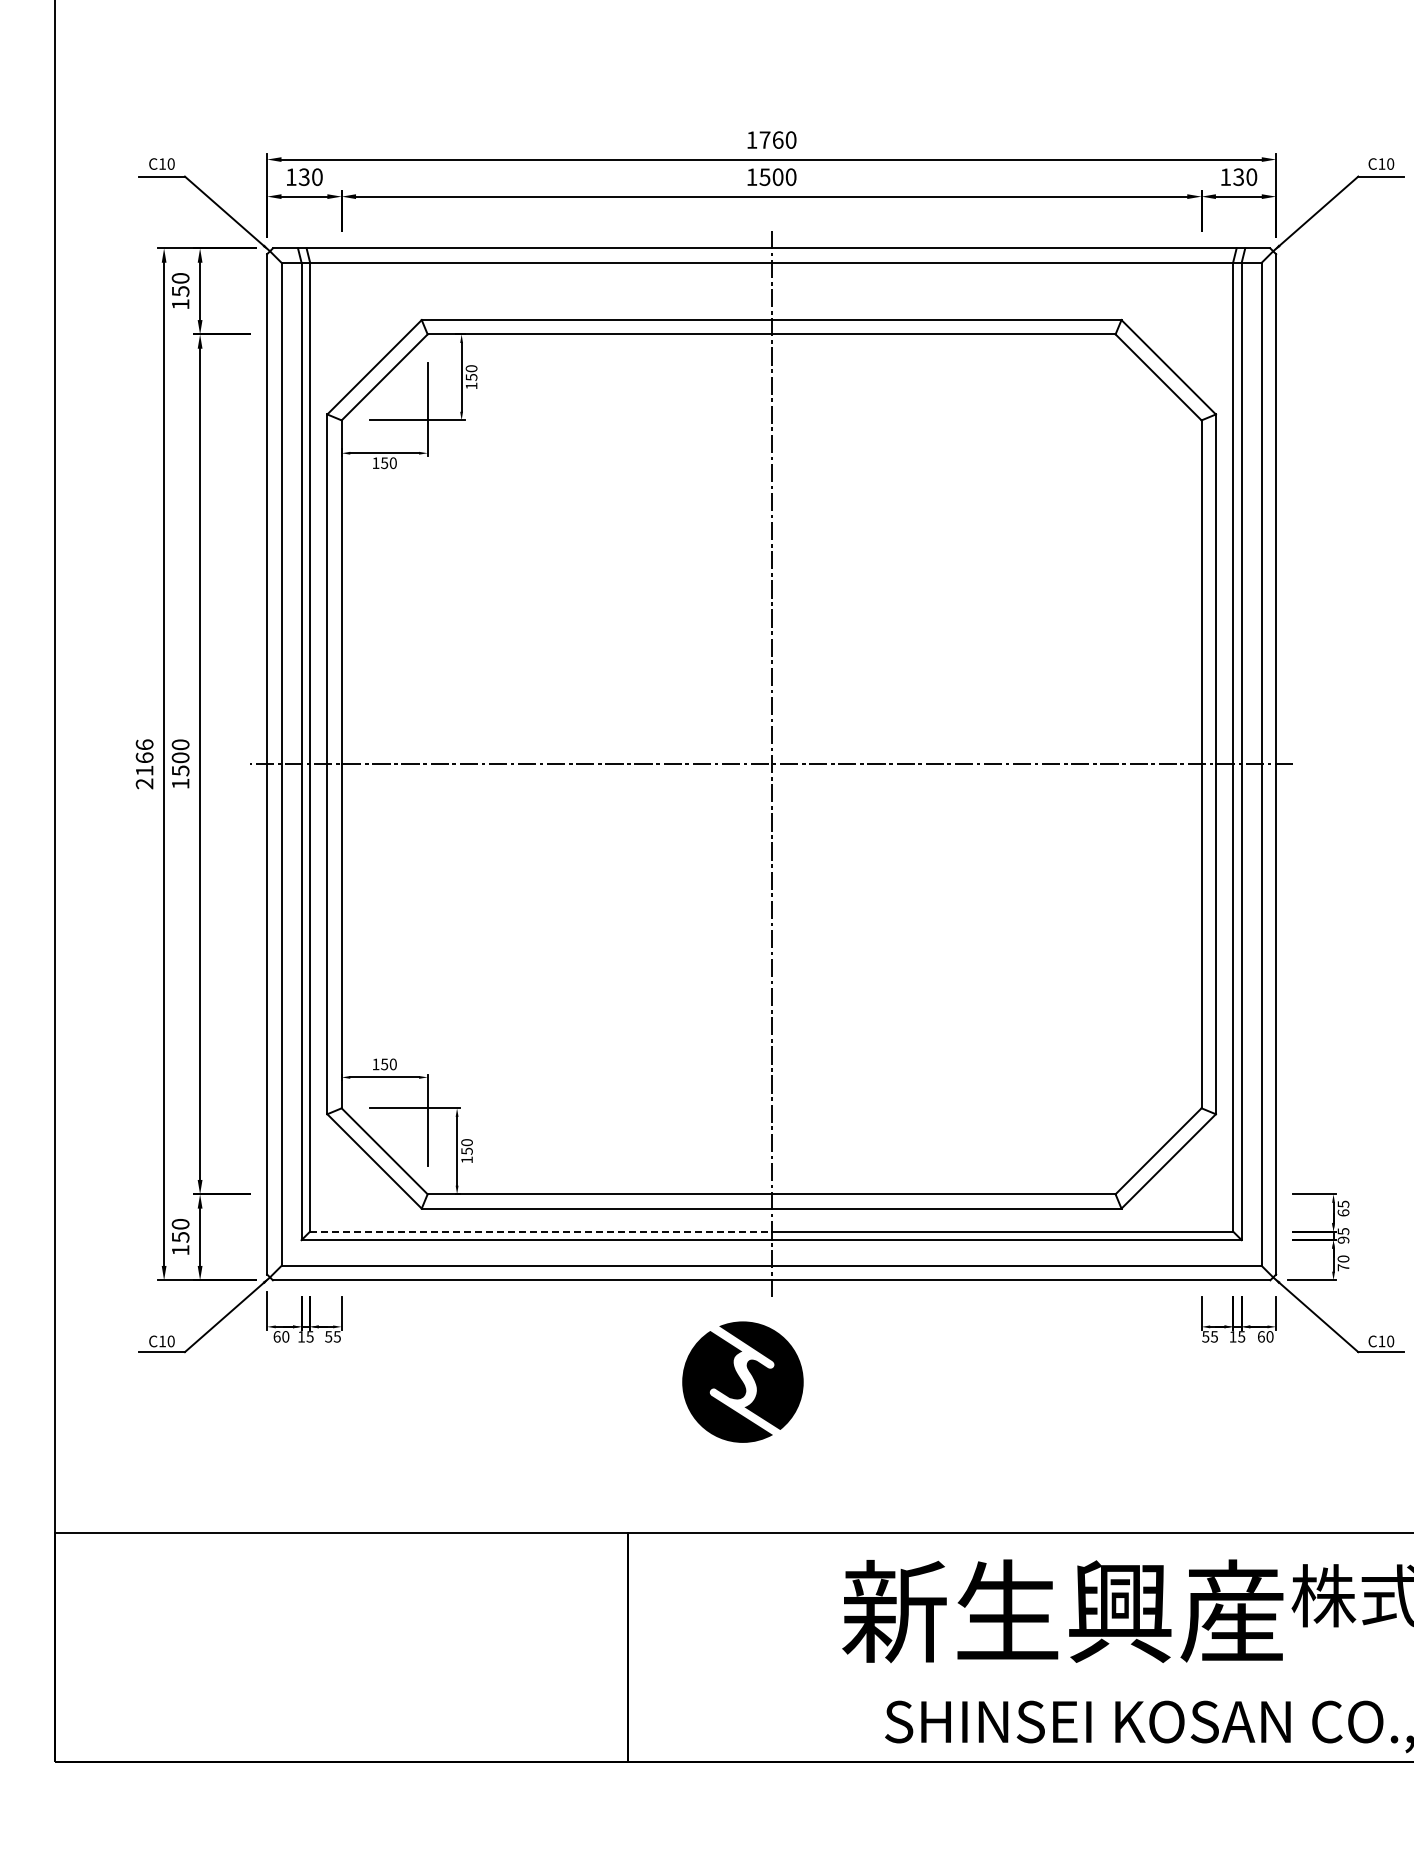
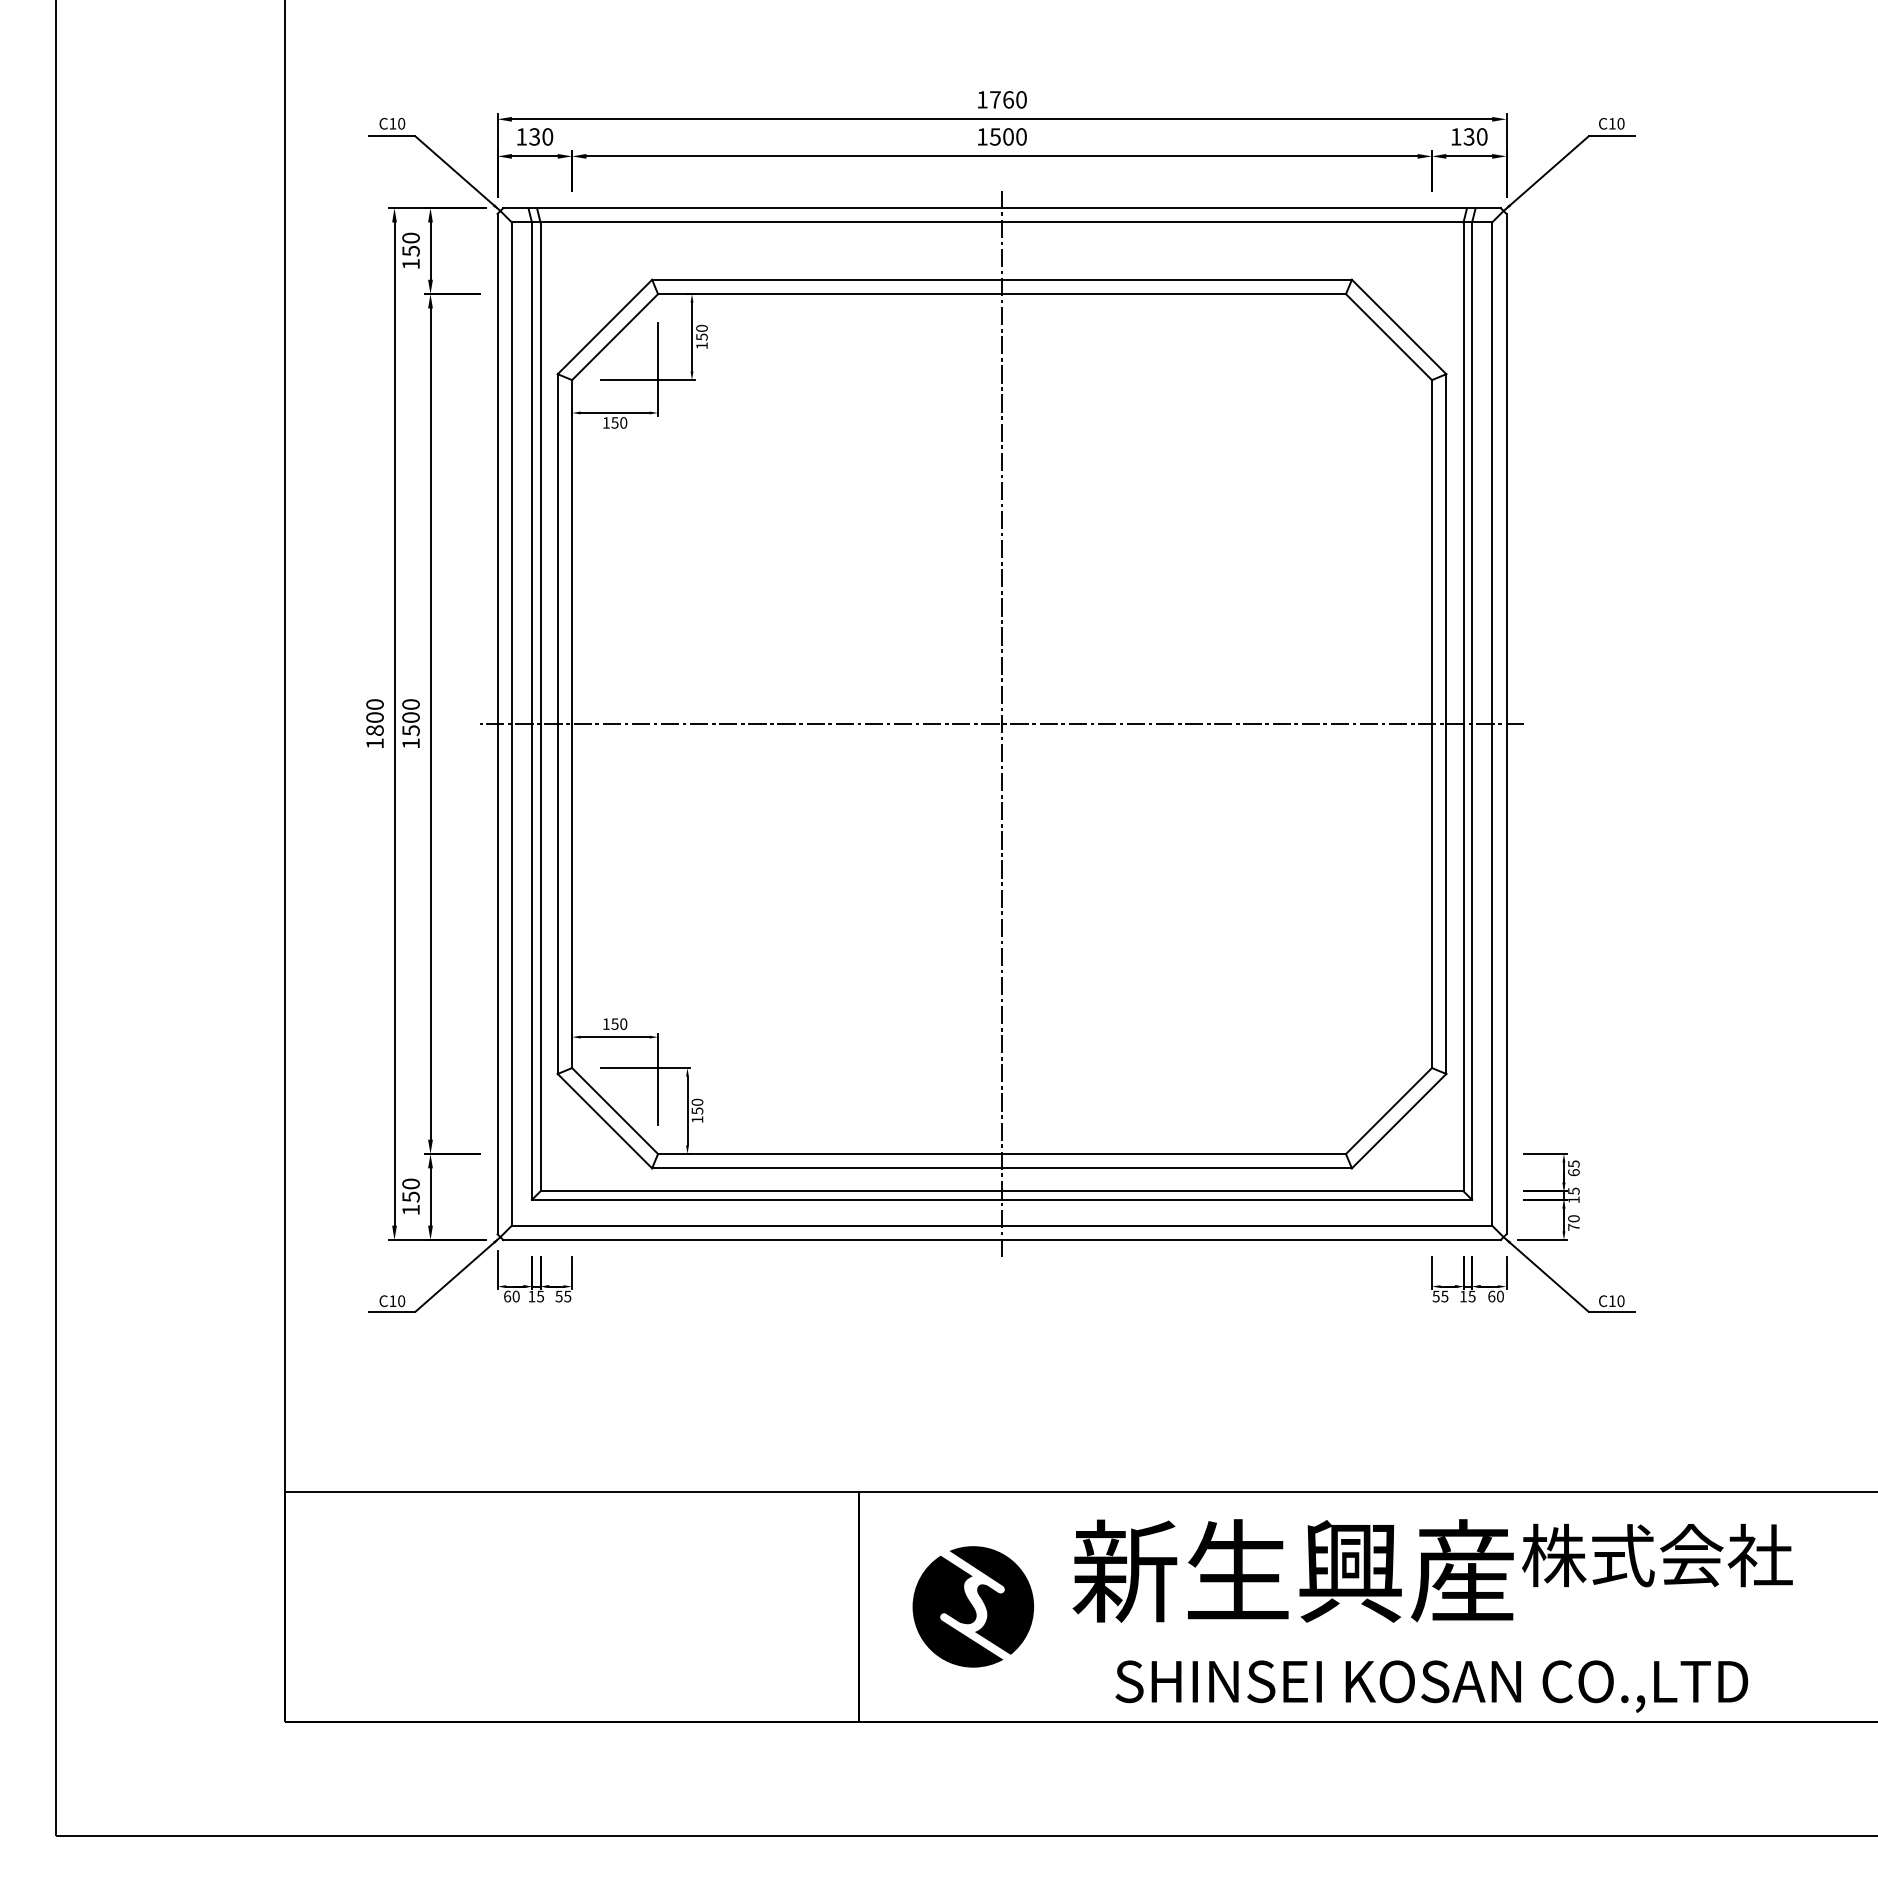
text: (144, 763) -> (374, 723), 2166 -> 1800
line: (541, 1231) -> (771, 1191), dashed -> solid
text: (1343, 1239) -> (1573, 1199), 95 -> 15
part: (743, 1381) -> (973, 1606), moved

